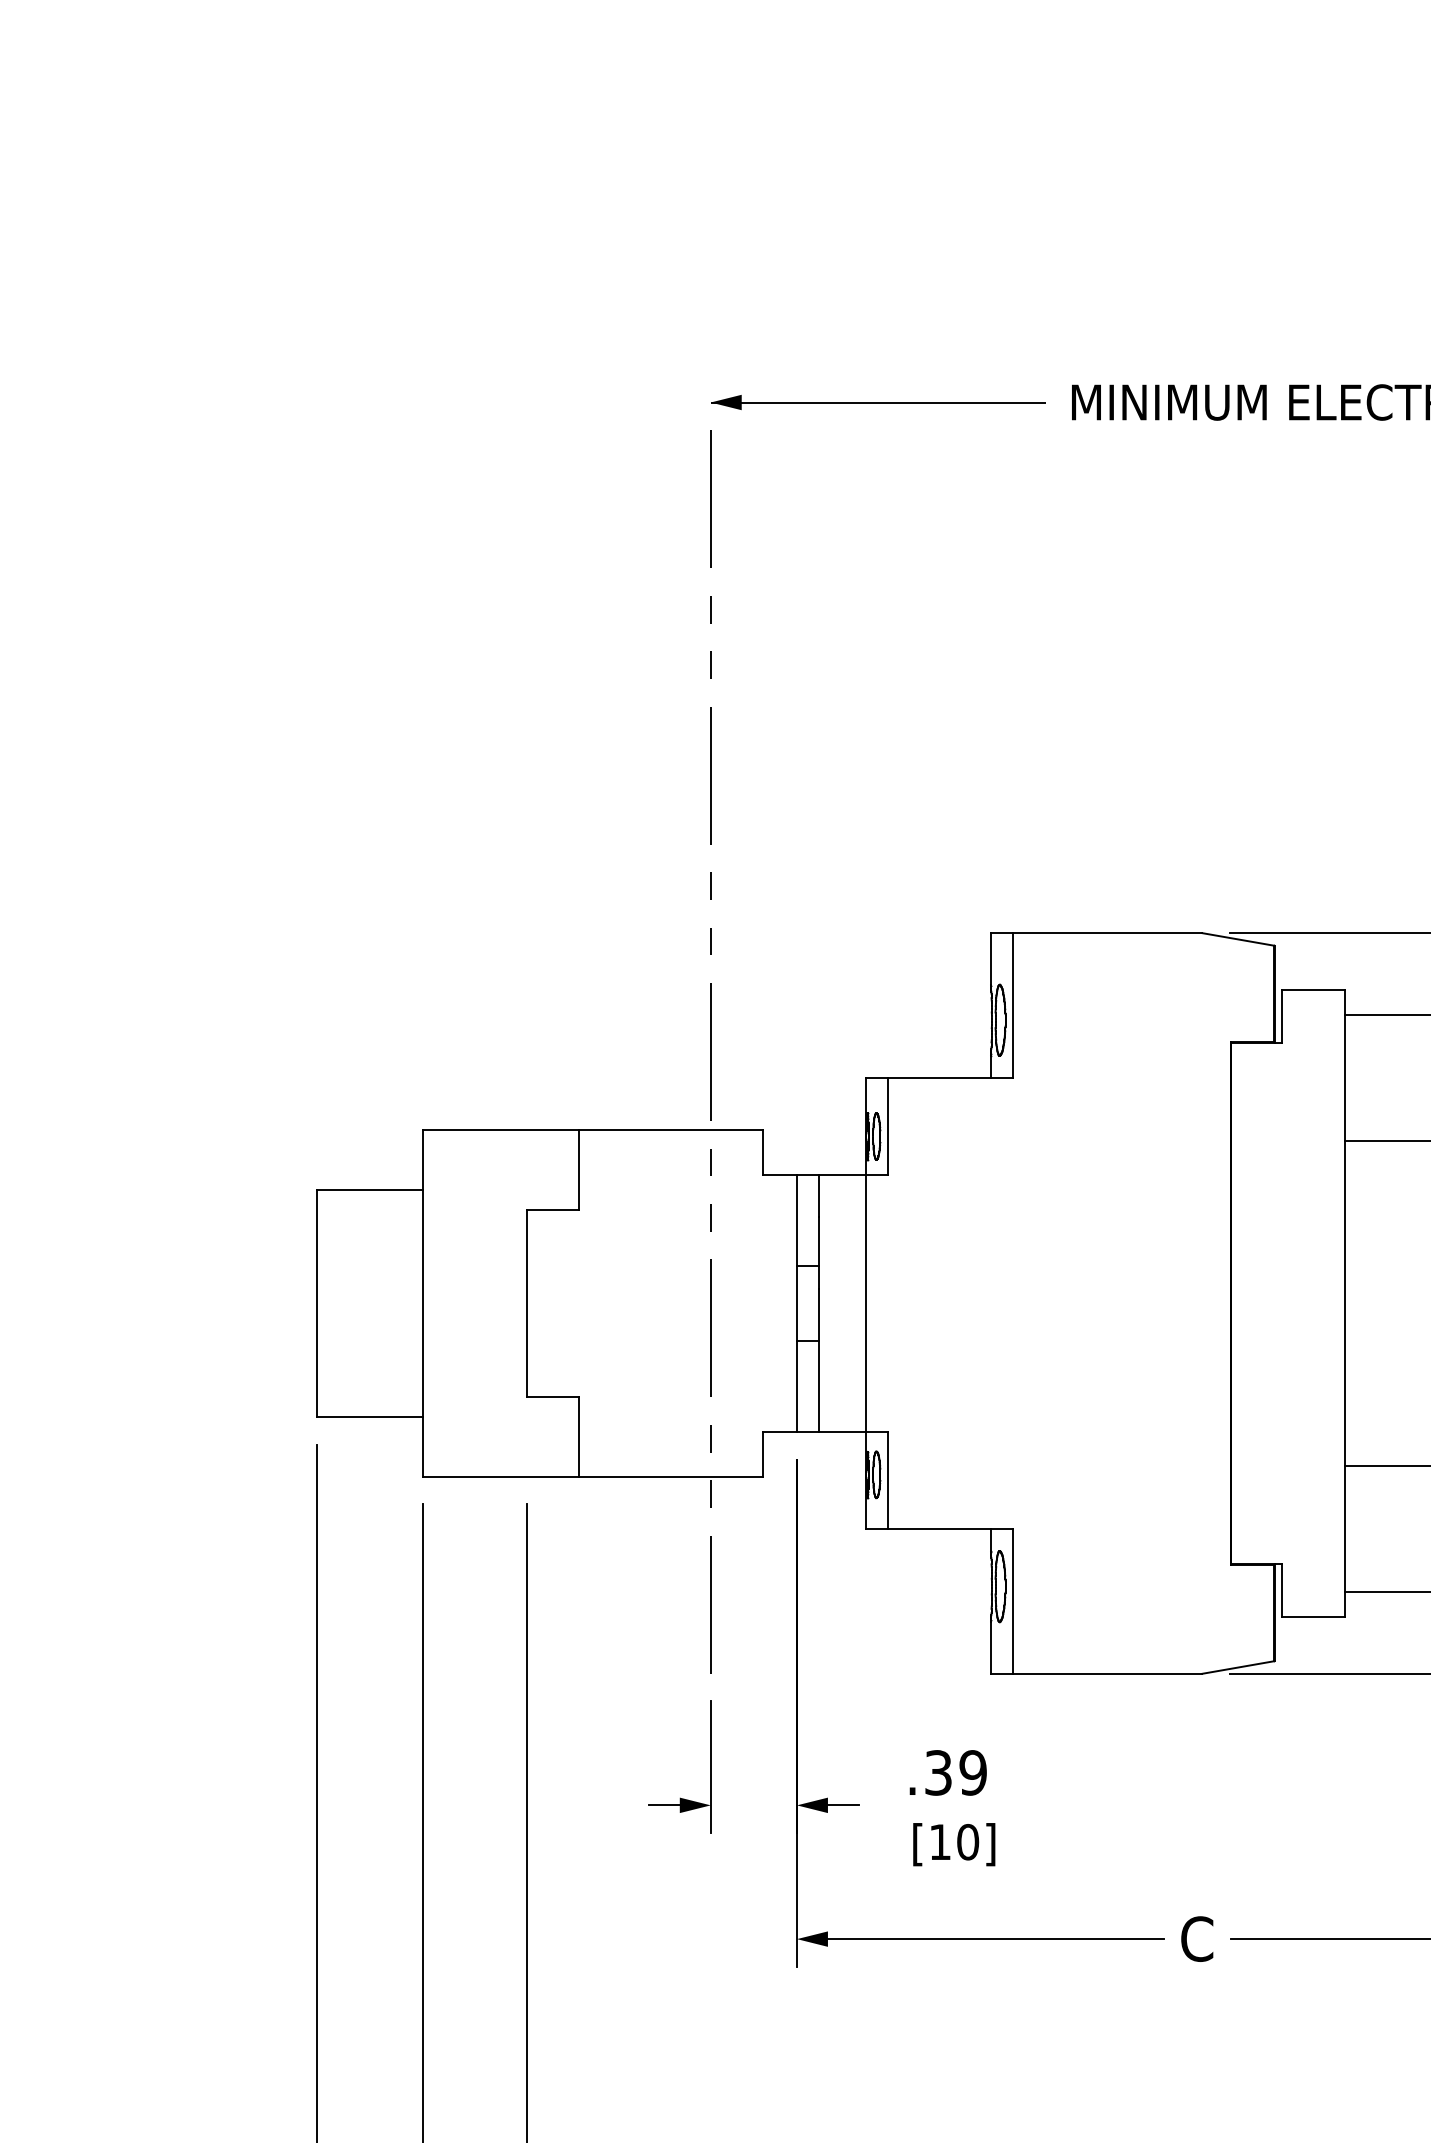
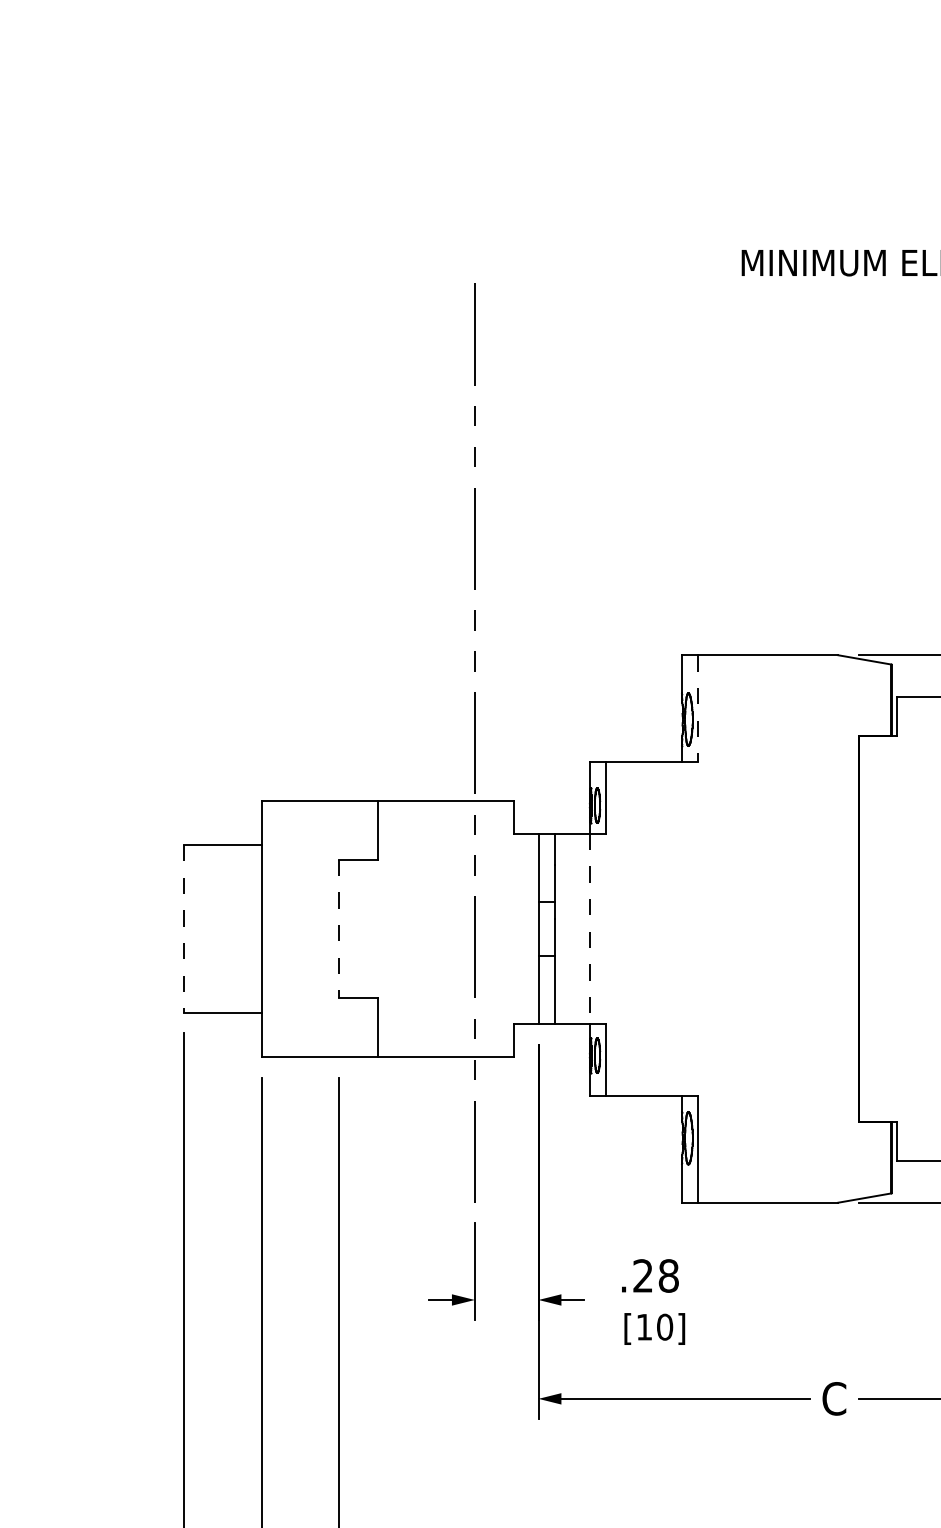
part: (878, 402) -> (598, 262), removed
line: (1013, 1005) -> (698, 708), solid -> dashed
line: (317, 1303) -> (184, 929), solid -> dashed
line: (527, 1303) -> (339, 929), solid -> dashed
line: (866, 1303) -> (589, 929), solid -> dashed
text: (955, 1772) -> (655, 1275), .39 -> .28

